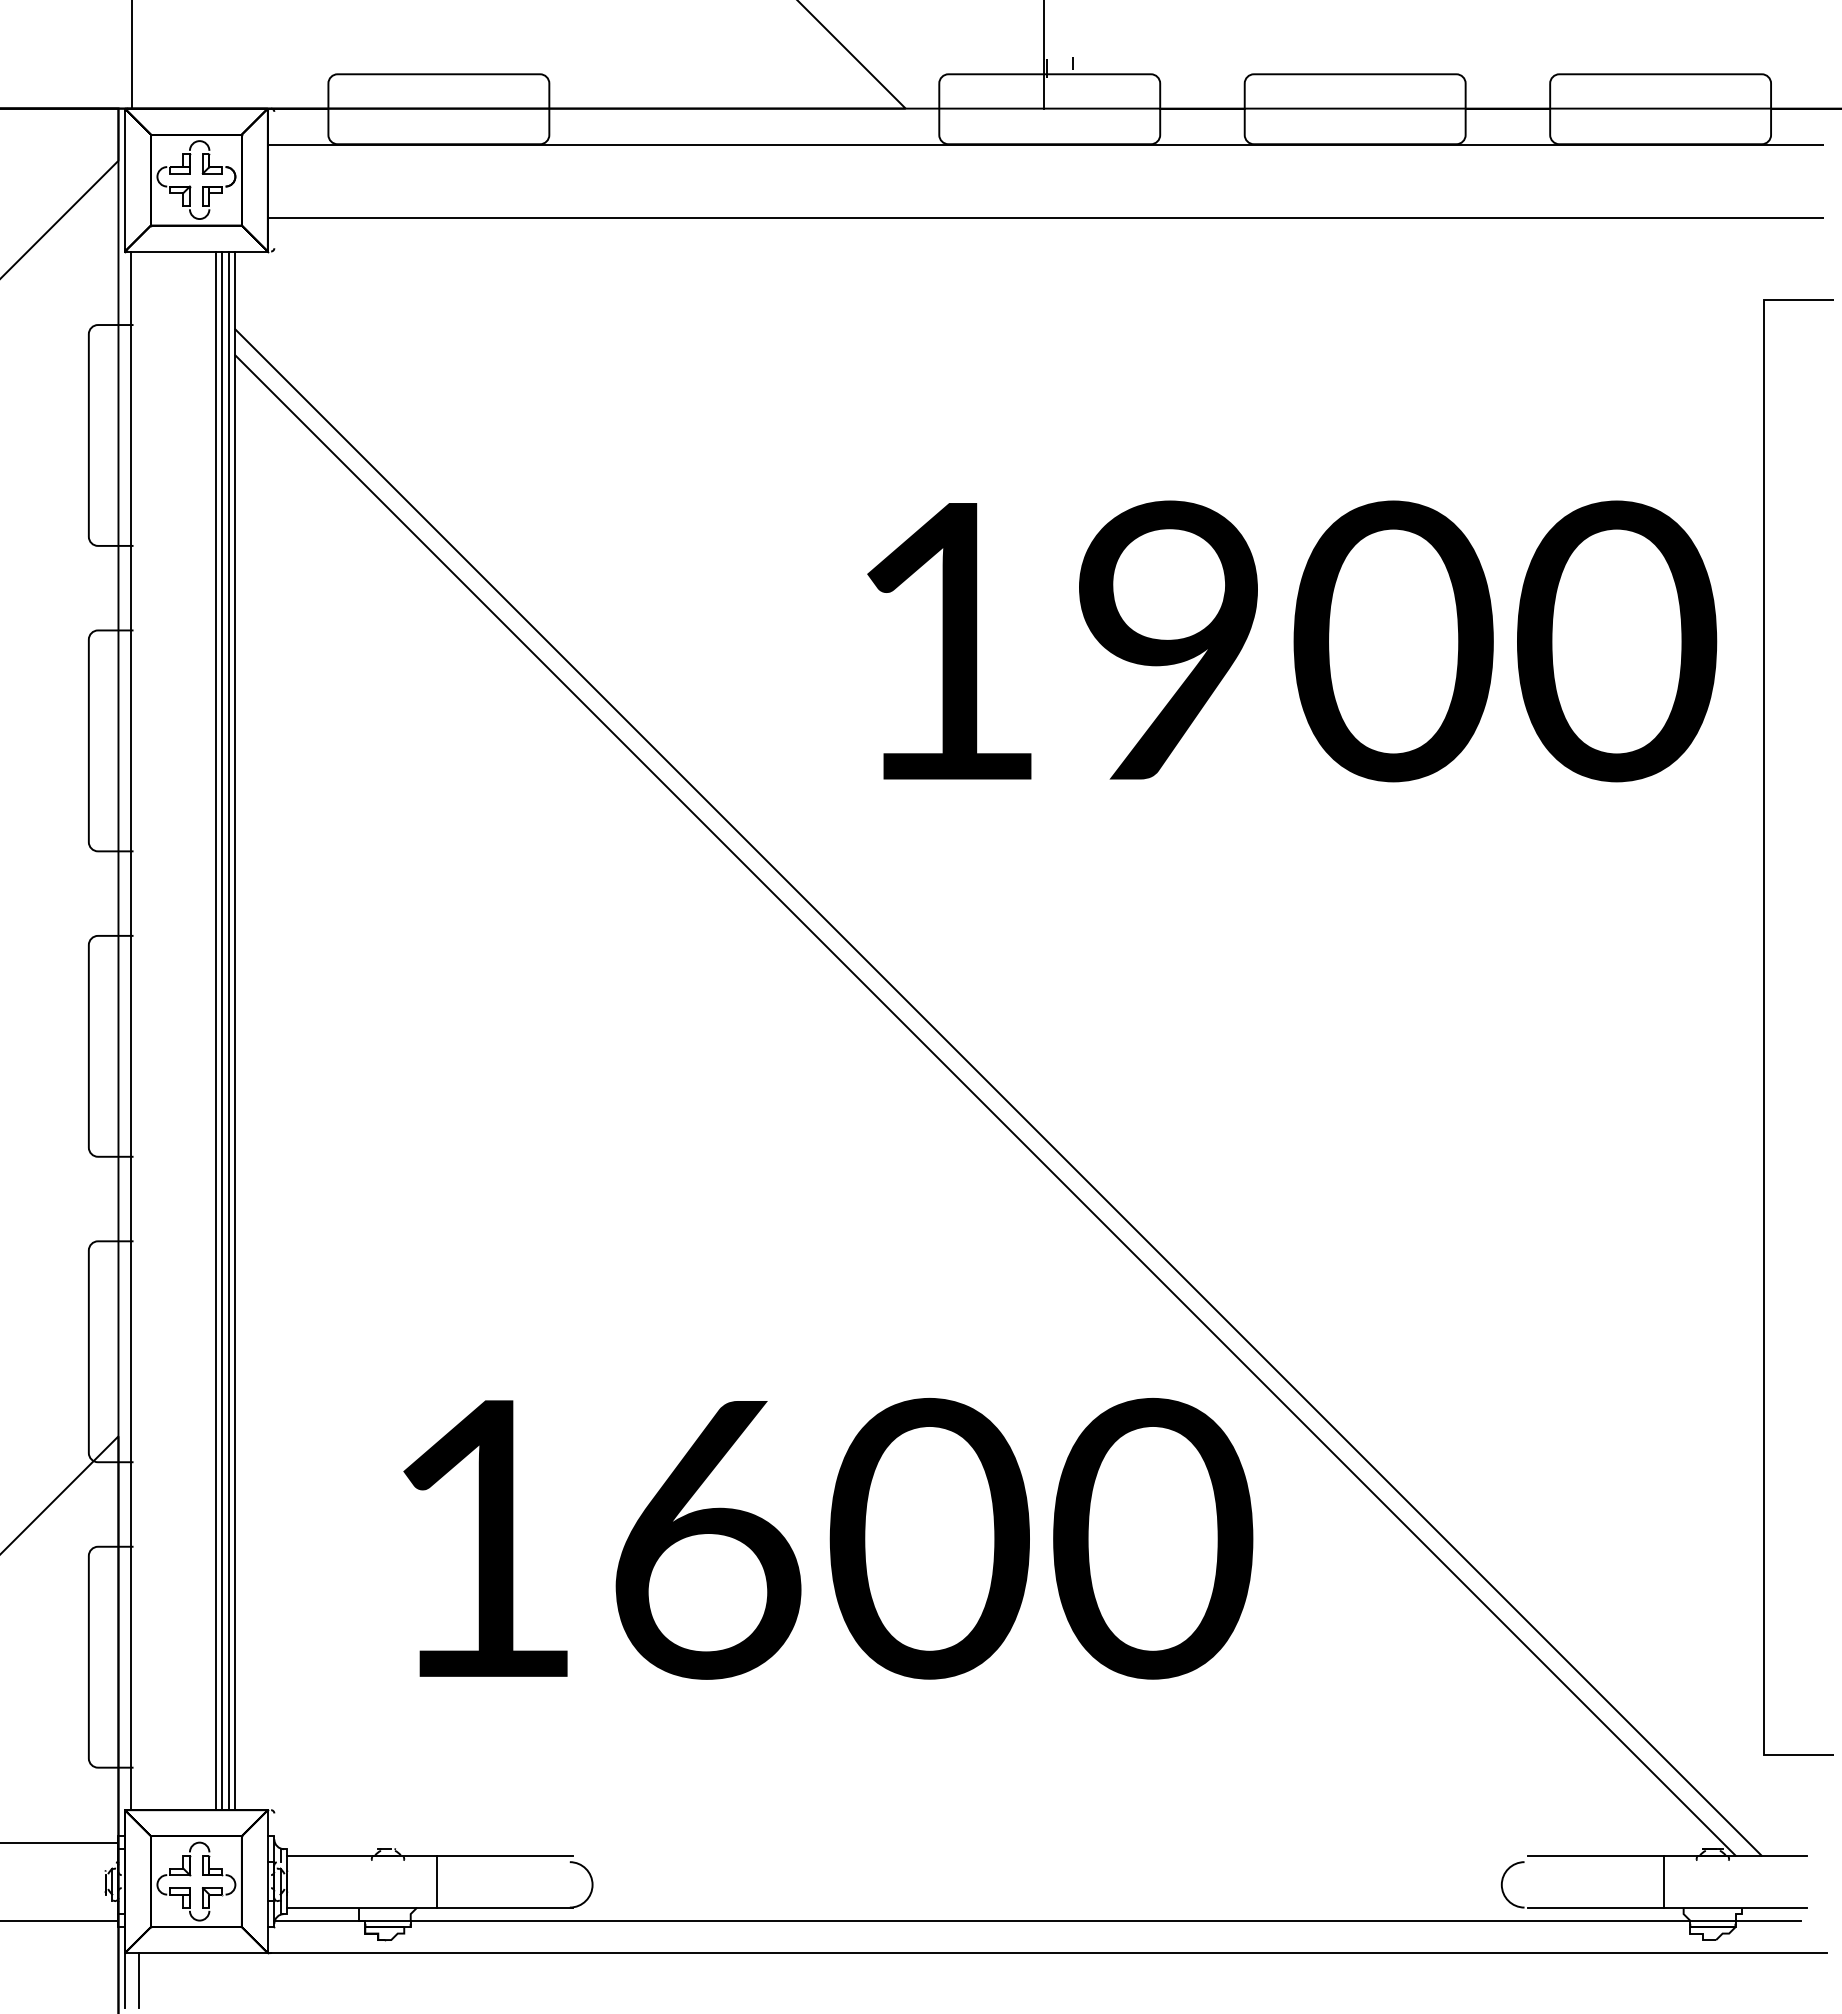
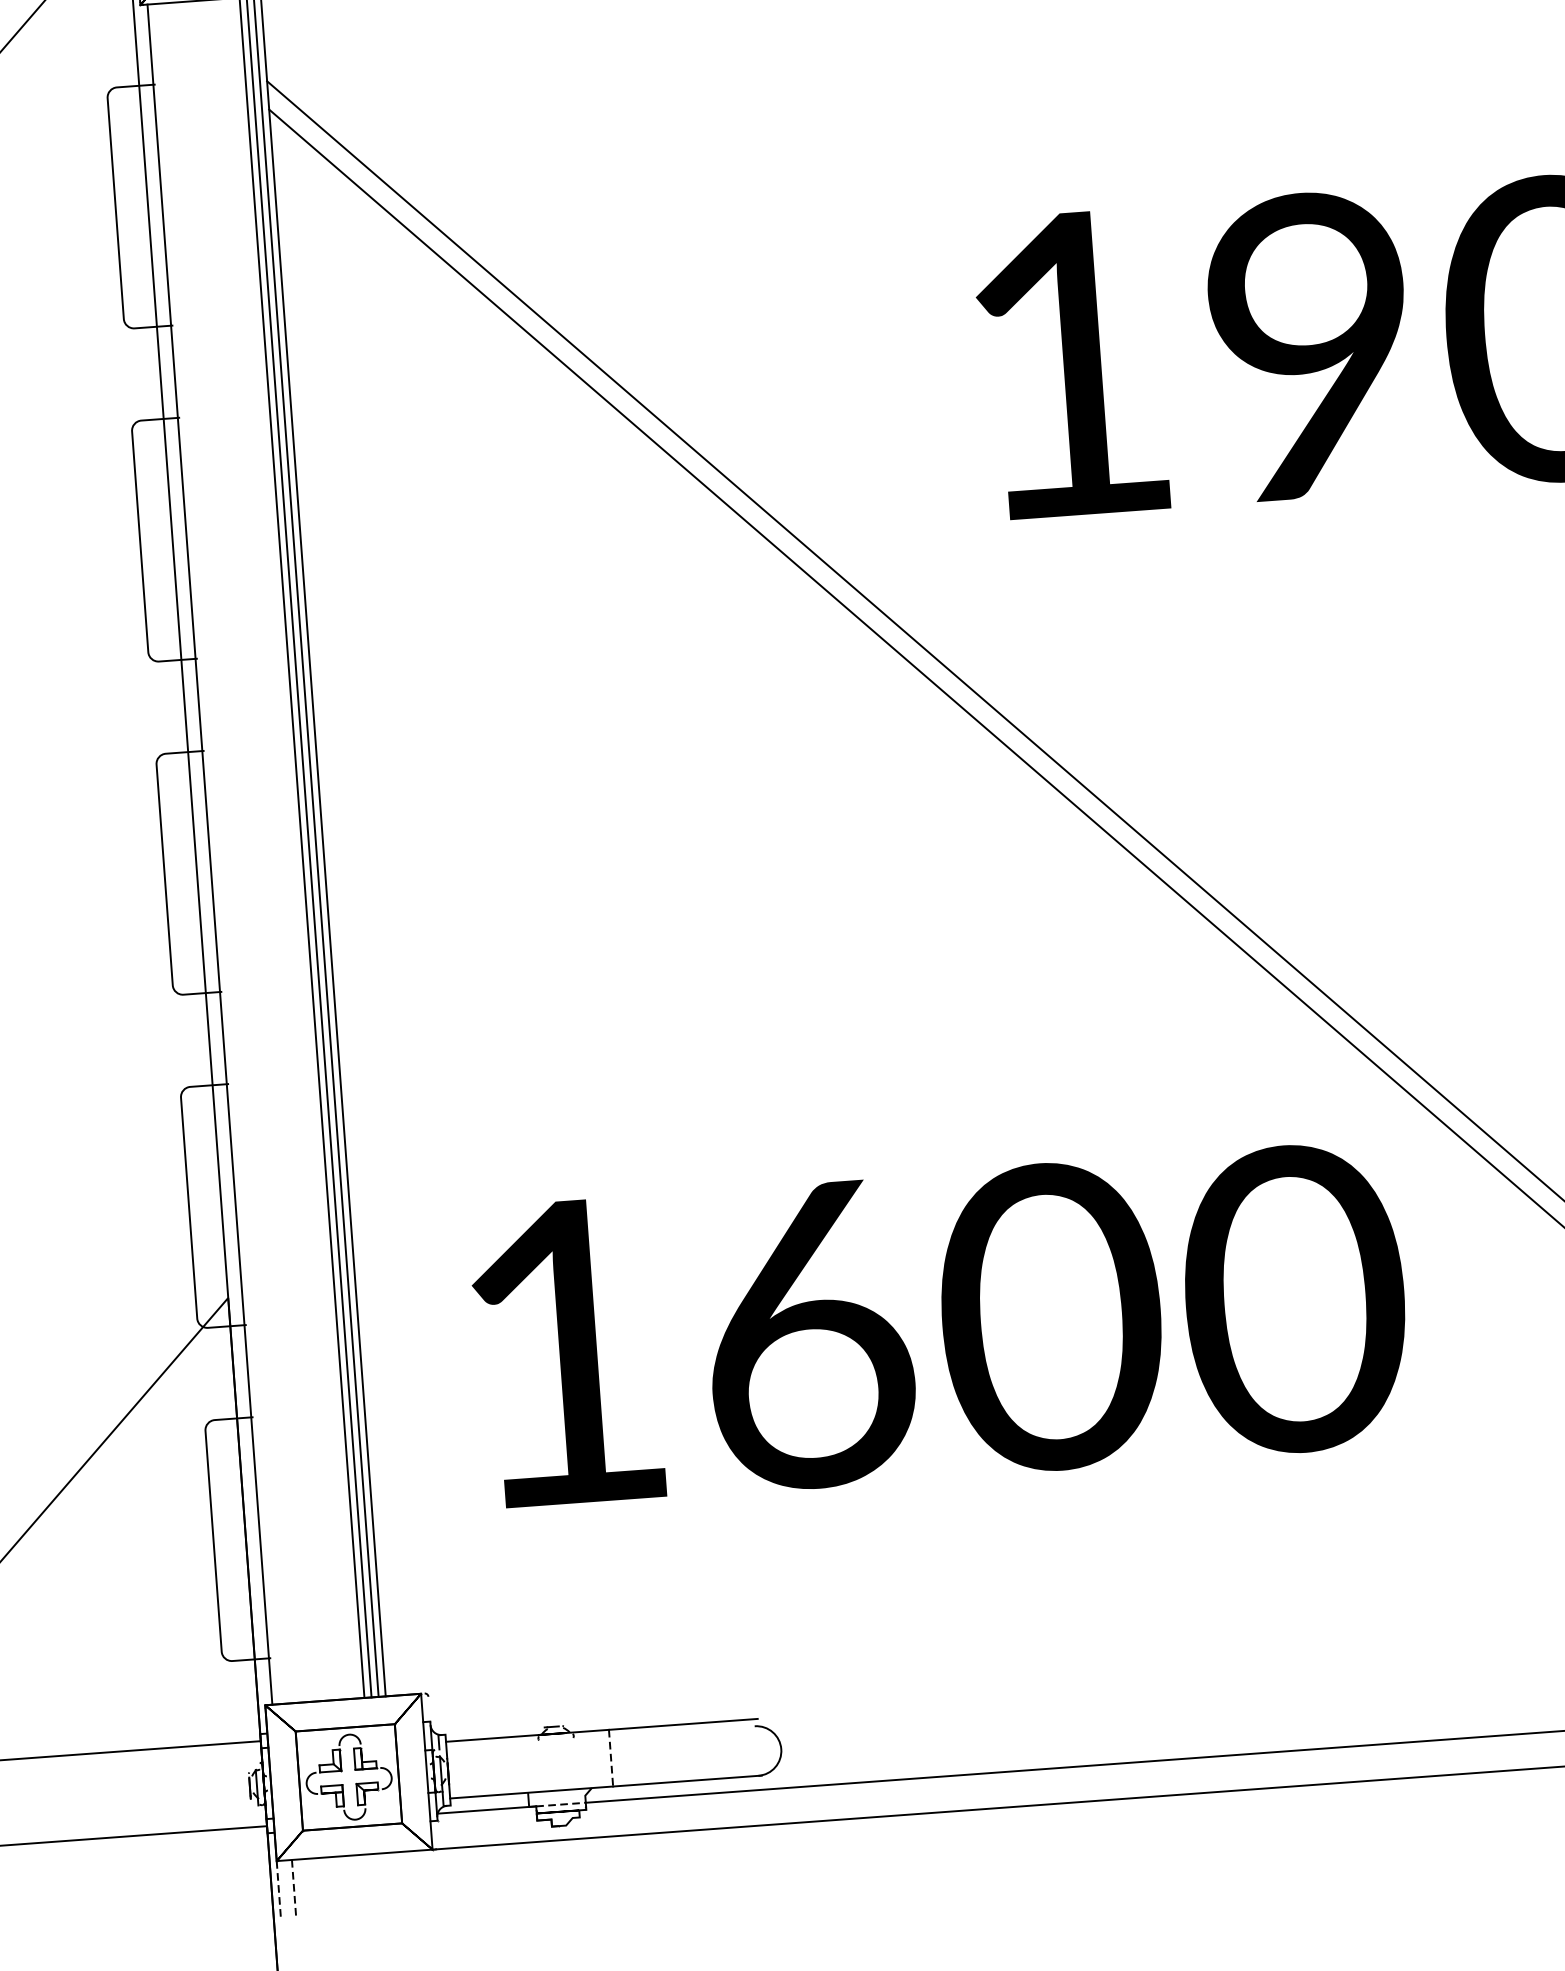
text: (828, 1538) -> (940, 1324), moved
line: (436, 1881) -> (610, 1758), solid -> dashed
line: (388, 1920) -> (561, 1804), solid -> dashed
line: (124, 1980) -> (278, 1891), solid -> dashed
line: (138, 1980) -> (293, 1889), solid -> dashed

